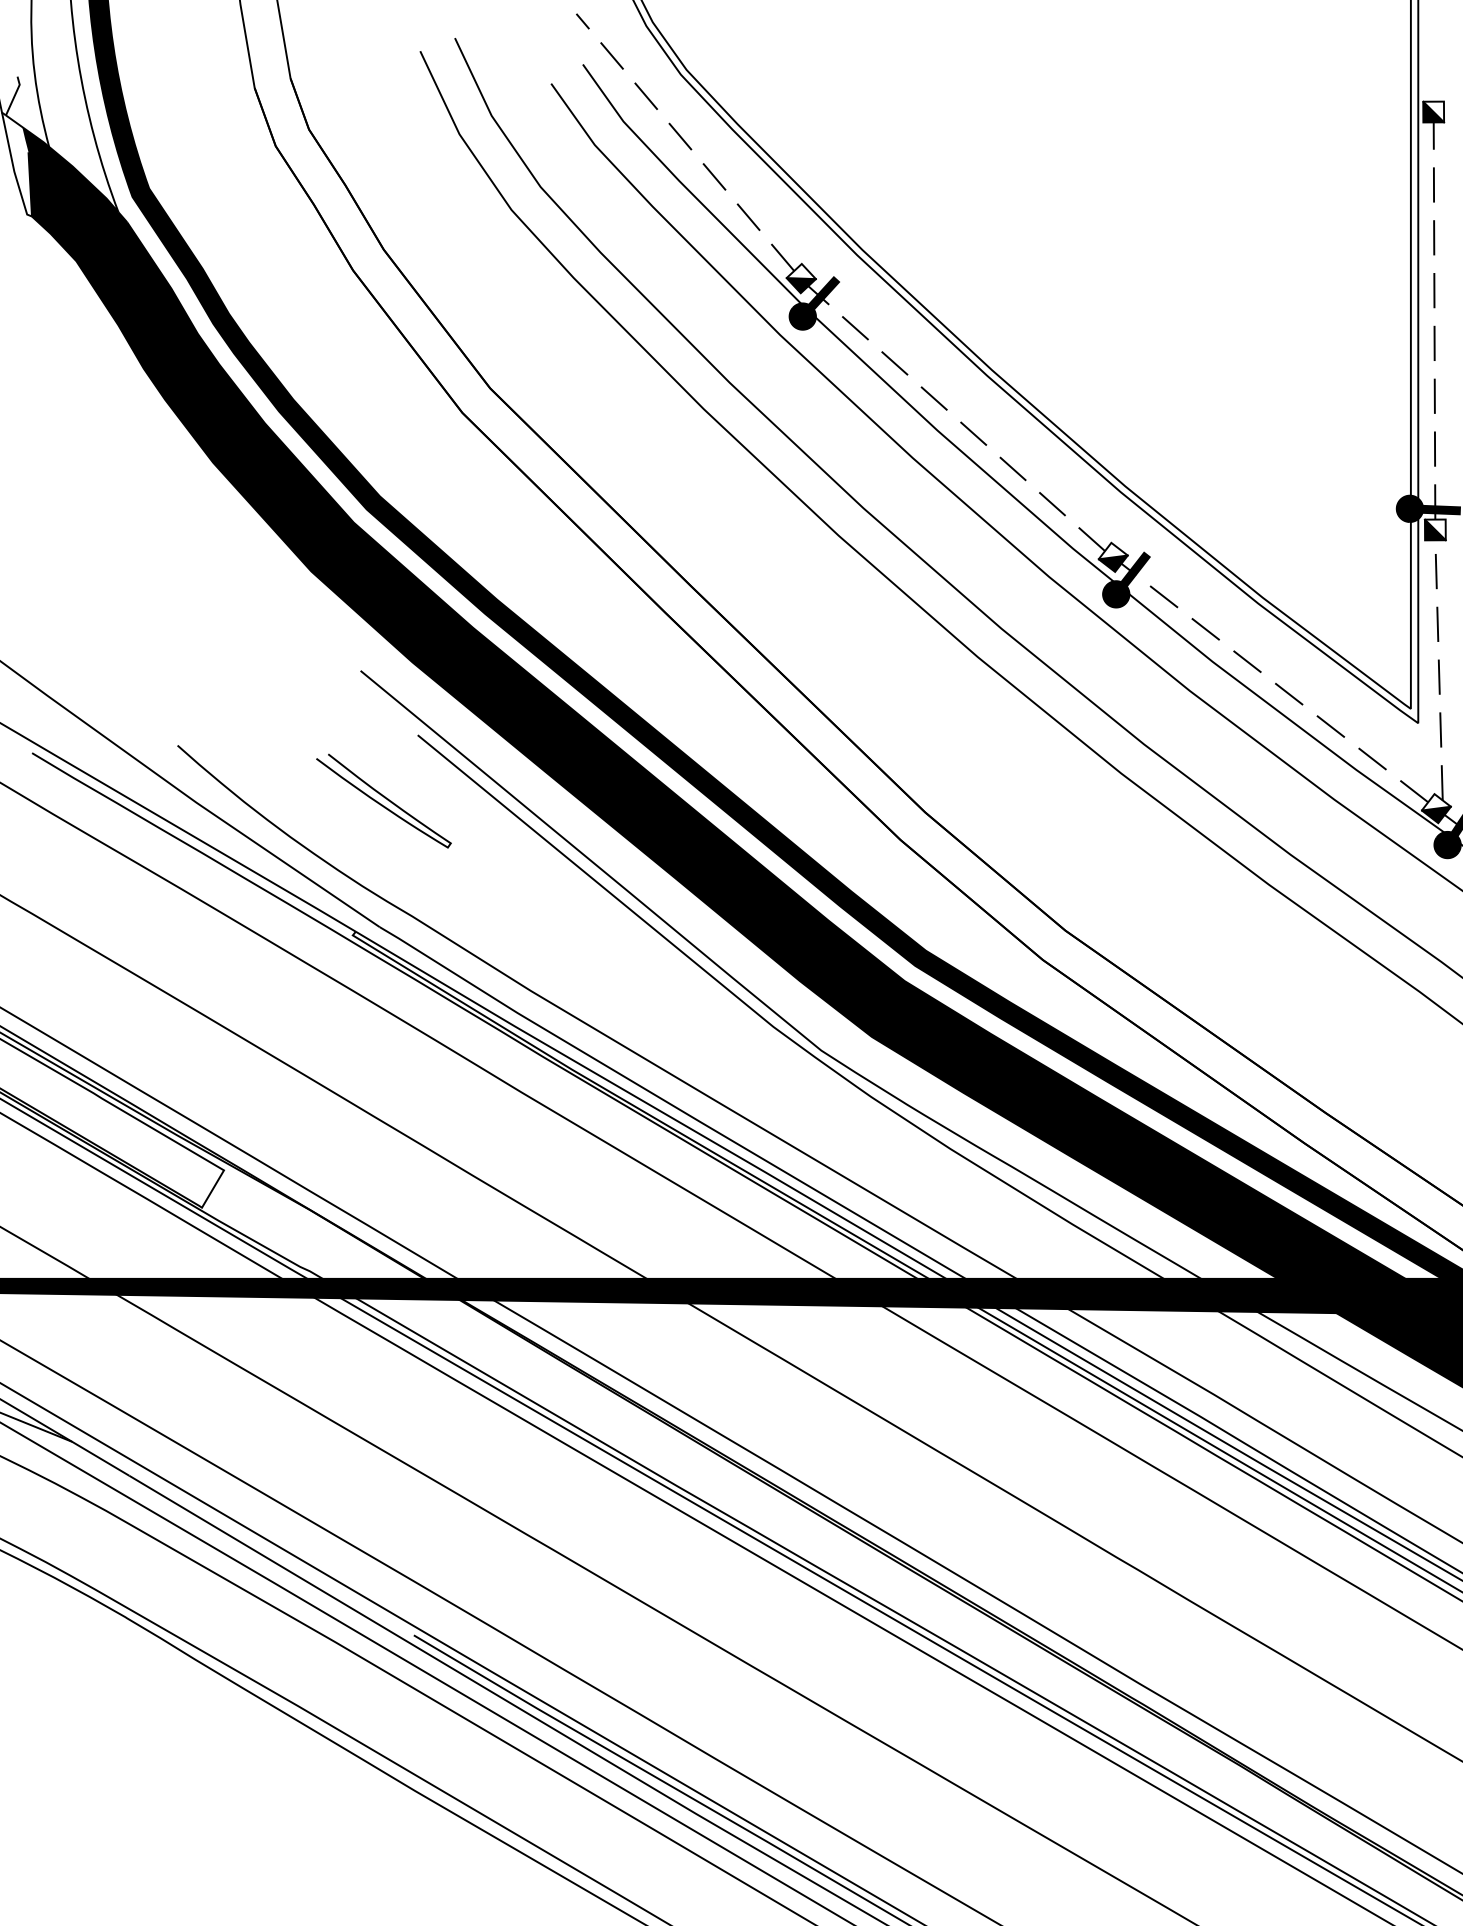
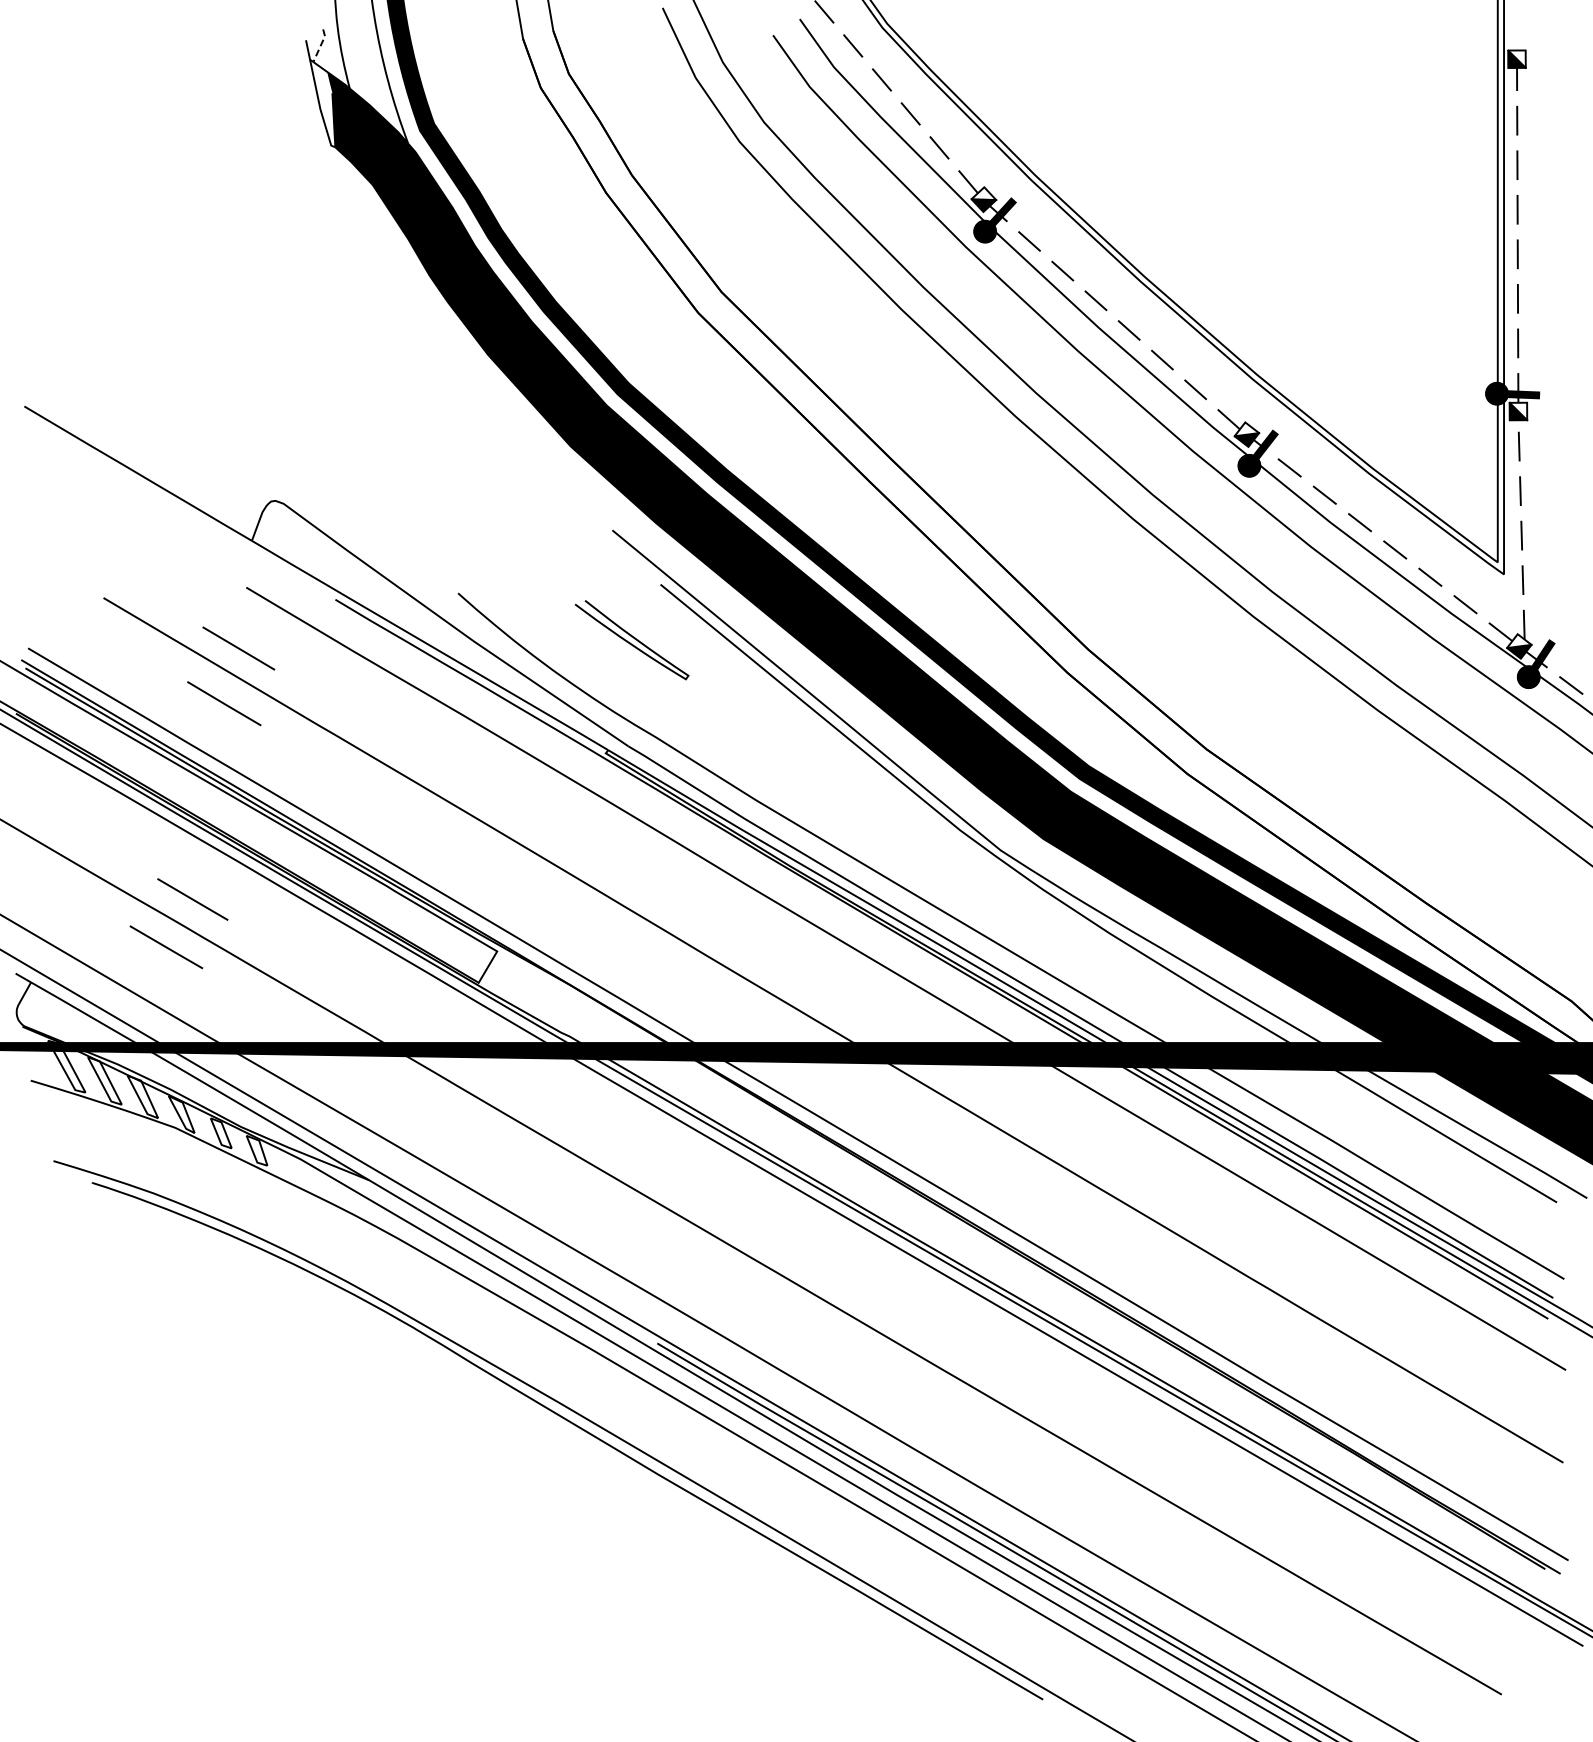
line: (15, 95) -> (321, 45), solid -> dashed

